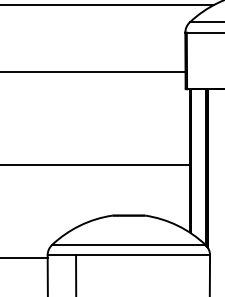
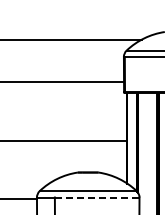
line: (143, 255) -> (97, 197), solid -> dashed

